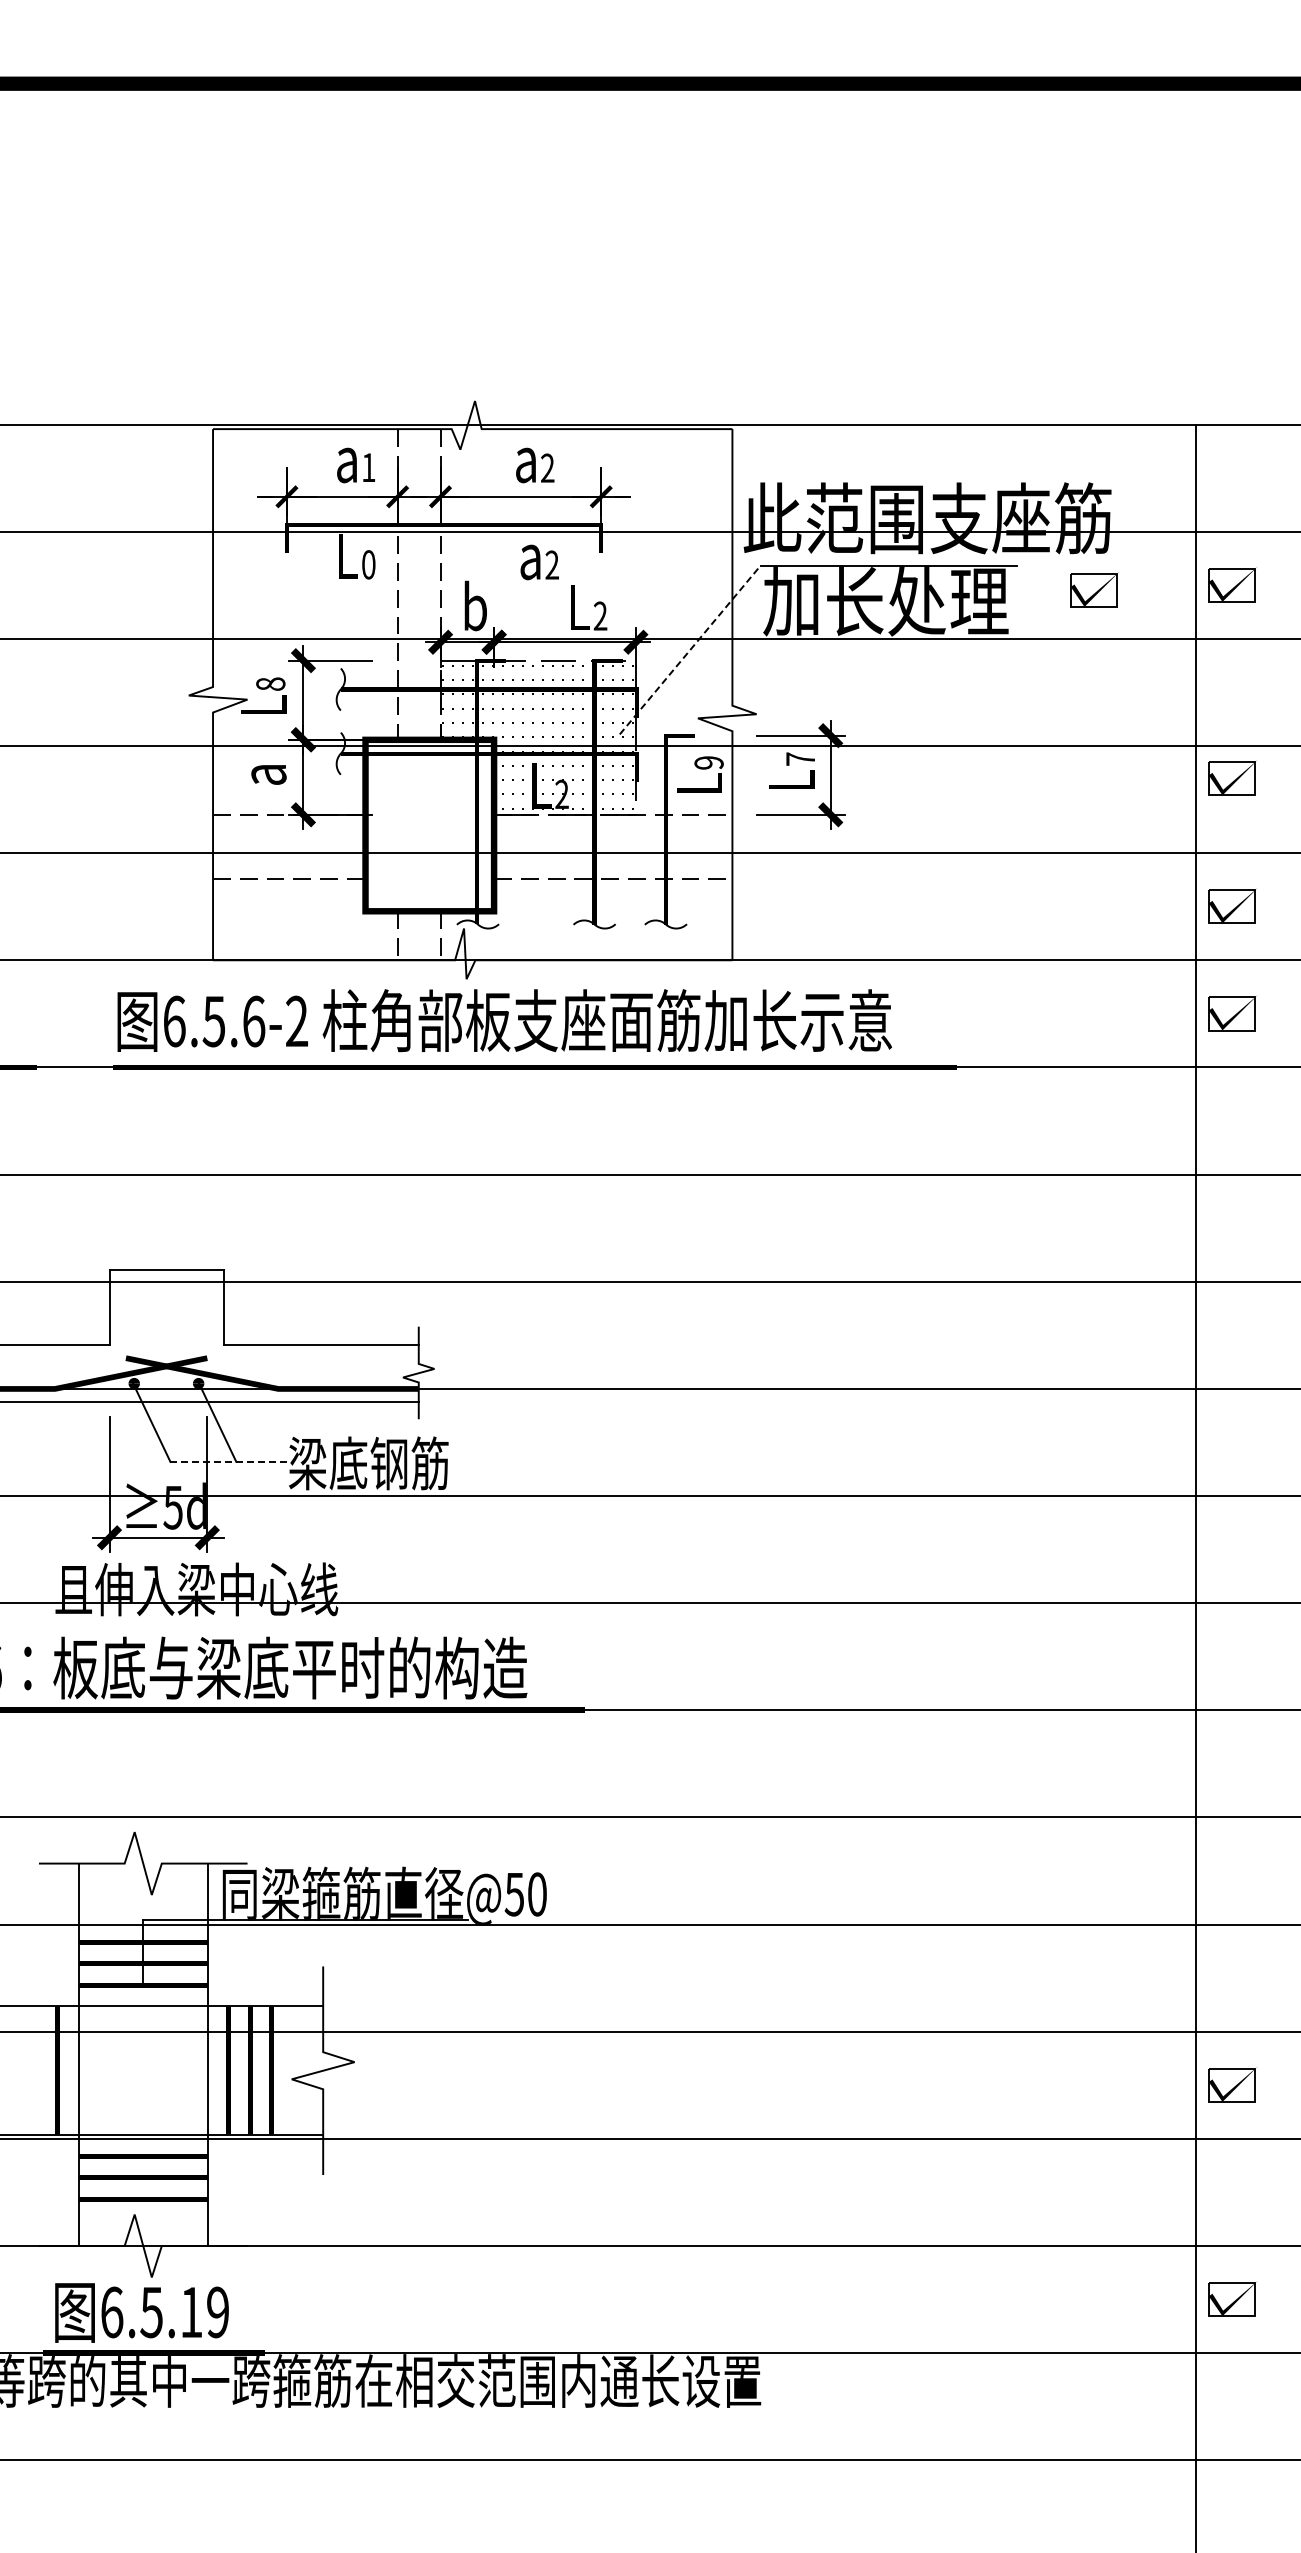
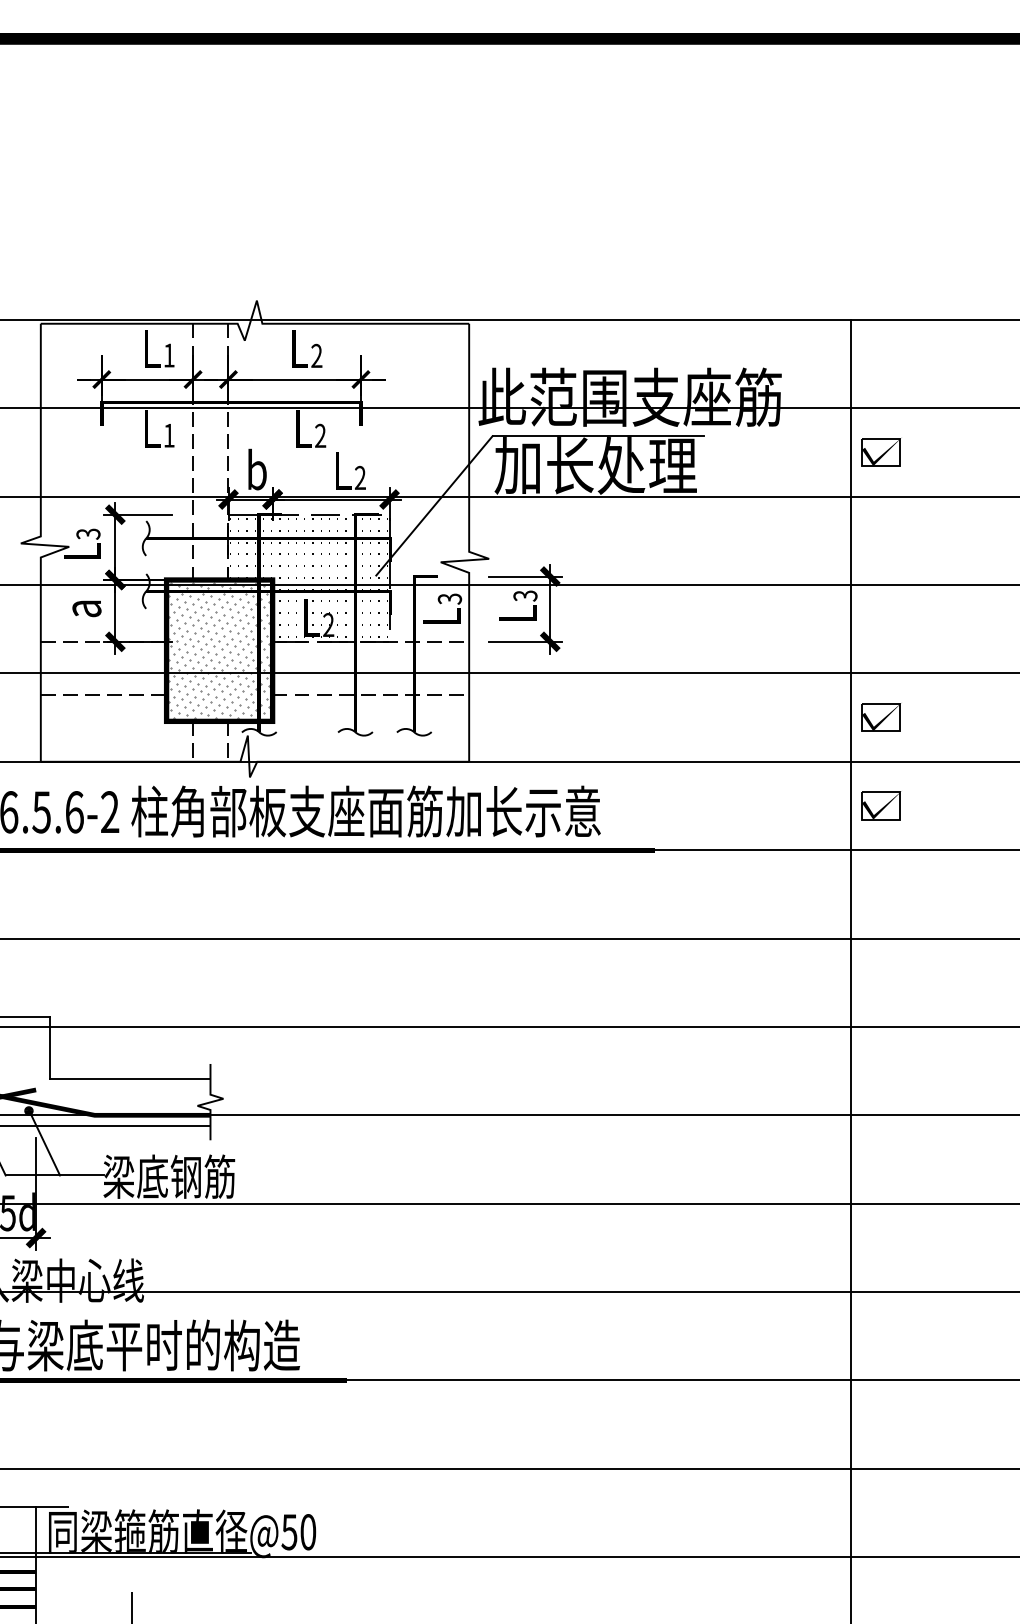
text: (347, 460) -> (151, 349), a -> L
text: (526, 460) -> (299, 349), a -> L
text: (530, 557) -> (302, 429), a -> L
text: (368, 564) -> (169, 435), 0 -> 1
part: (1094, 589) -> (767, 456), removed
line: (690, 649) -> (434, 505), dashed -> solid
text: (270, 684) -> (88, 534), 8 -> 3
text: (800, 759) -> (525, 596), 7 -> 3
text: (708, 762) -> (449, 598), 9 -> 3
part: (1232, 778) -> (881, 611), removed
hatch: (430, 825) -> (220, 650), added
line: (230, 1461) -> (55, 1175), dashed -> solid

